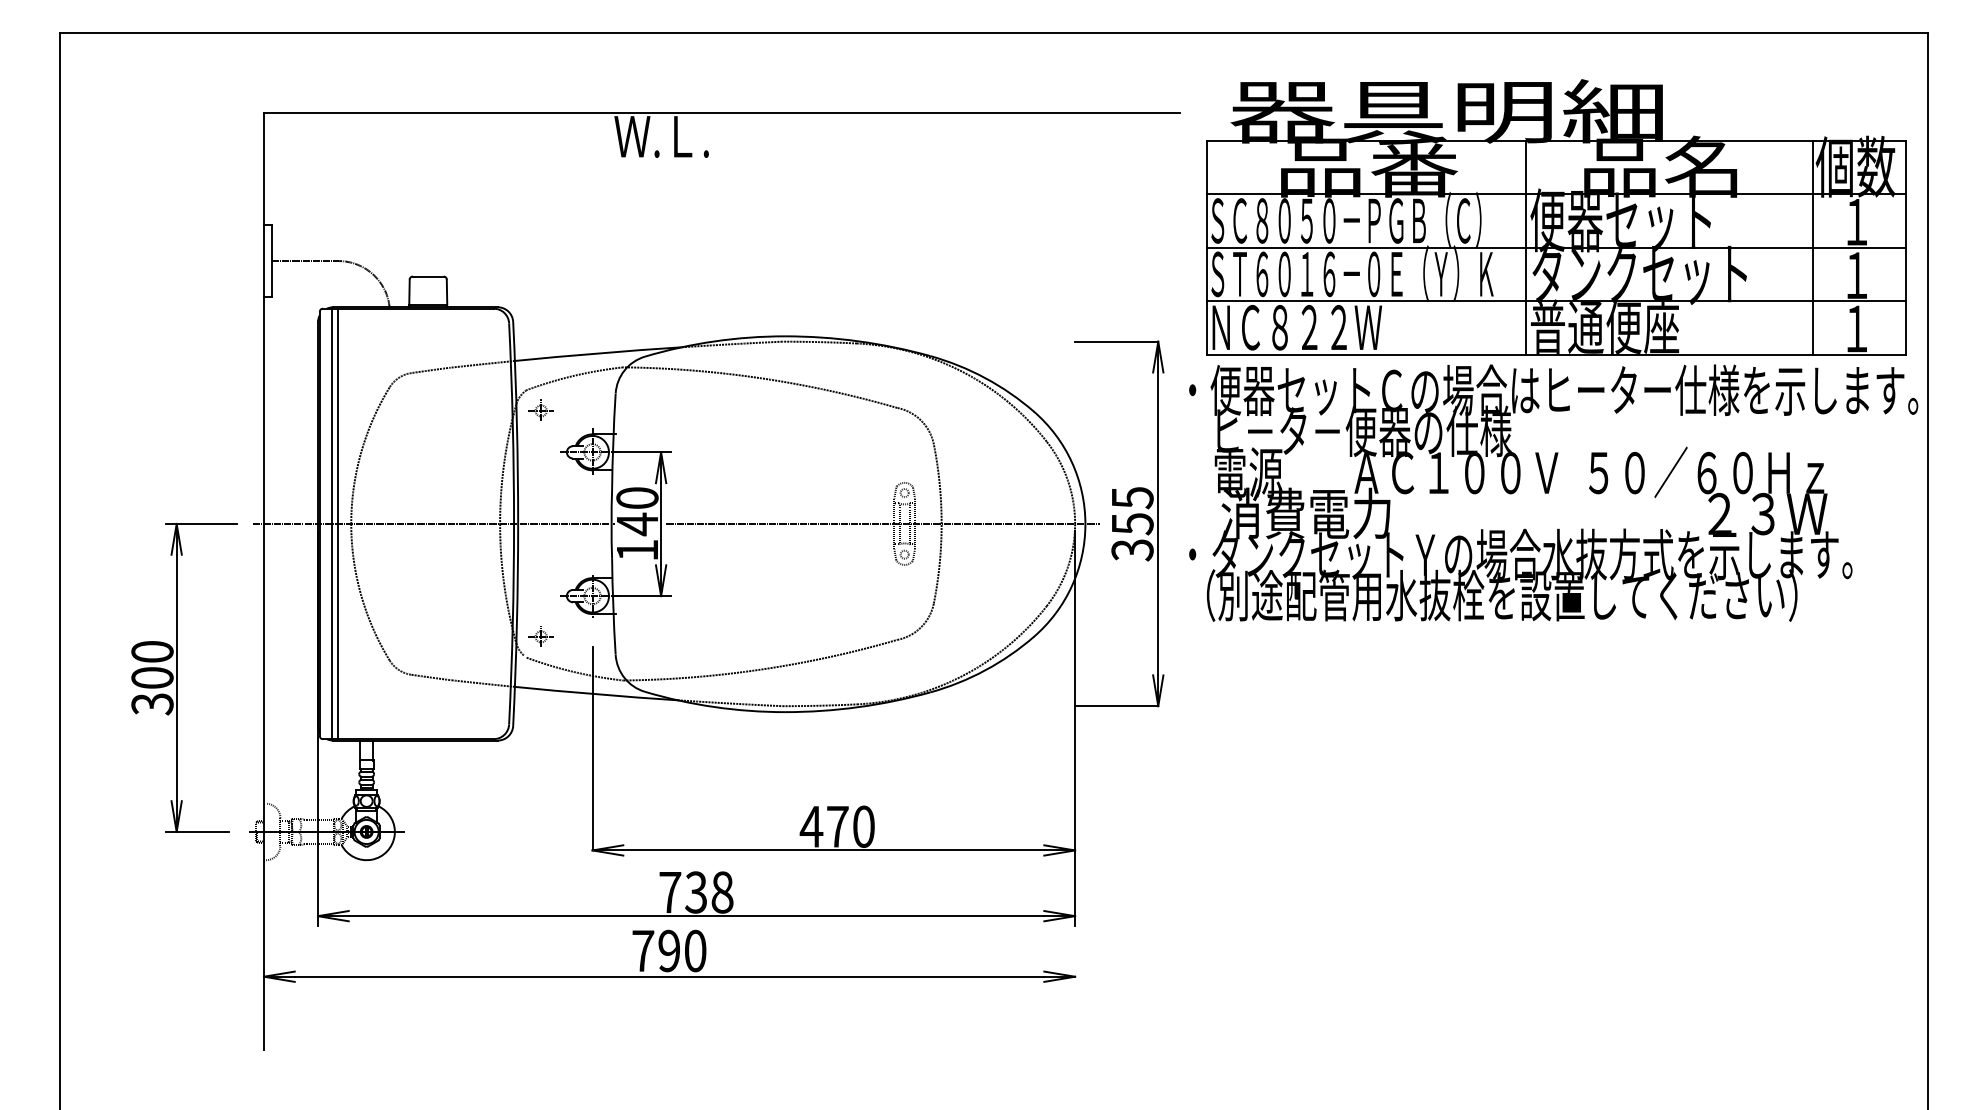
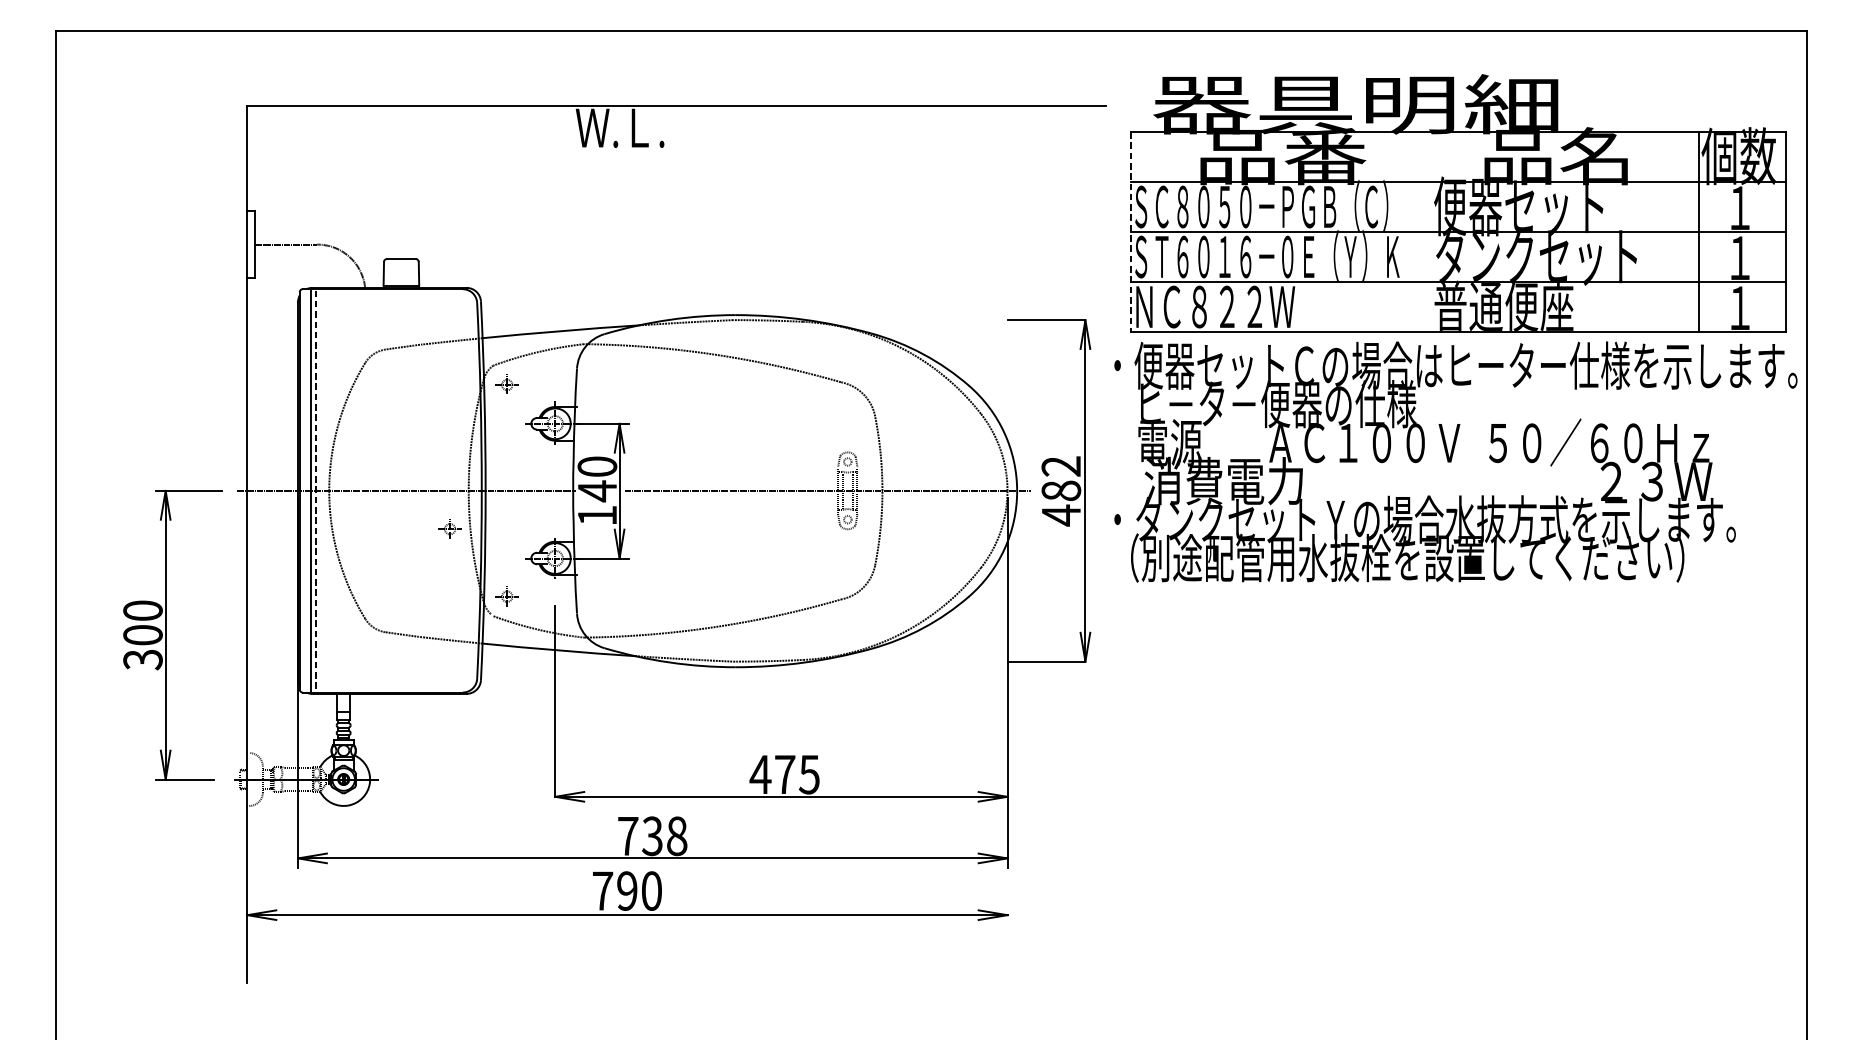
line: (1206, 247) -> (1130, 231), solid -> dashed
line: (1525, 247) -> (1429, 231), removed
line: (337, 524) -> (316, 491), solid -> dashed
text: (1132, 524) -> (1061, 491), 355 -> 482
part: (479, 564) -> (449, 528), added
text: (863, 826) -> (809, 774), 470 -> 475

